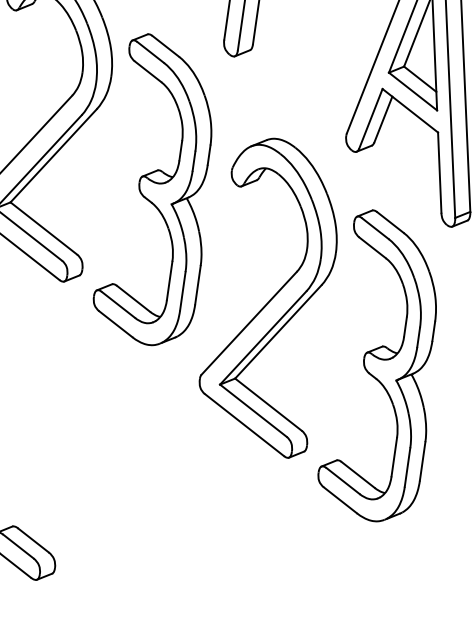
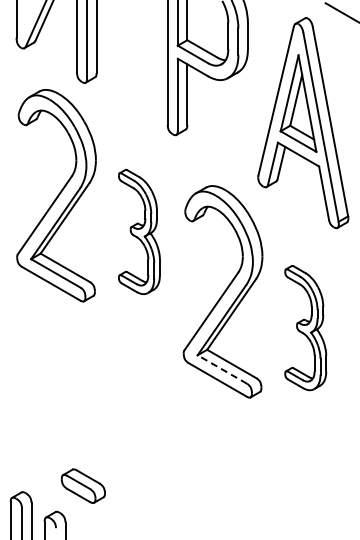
part: (160, 190) -> (139, 231), size x0.6
part: (384, 366) -> (305, 327), size x0.6
line: (253, 410) -> (222, 369), solid -> dashed

